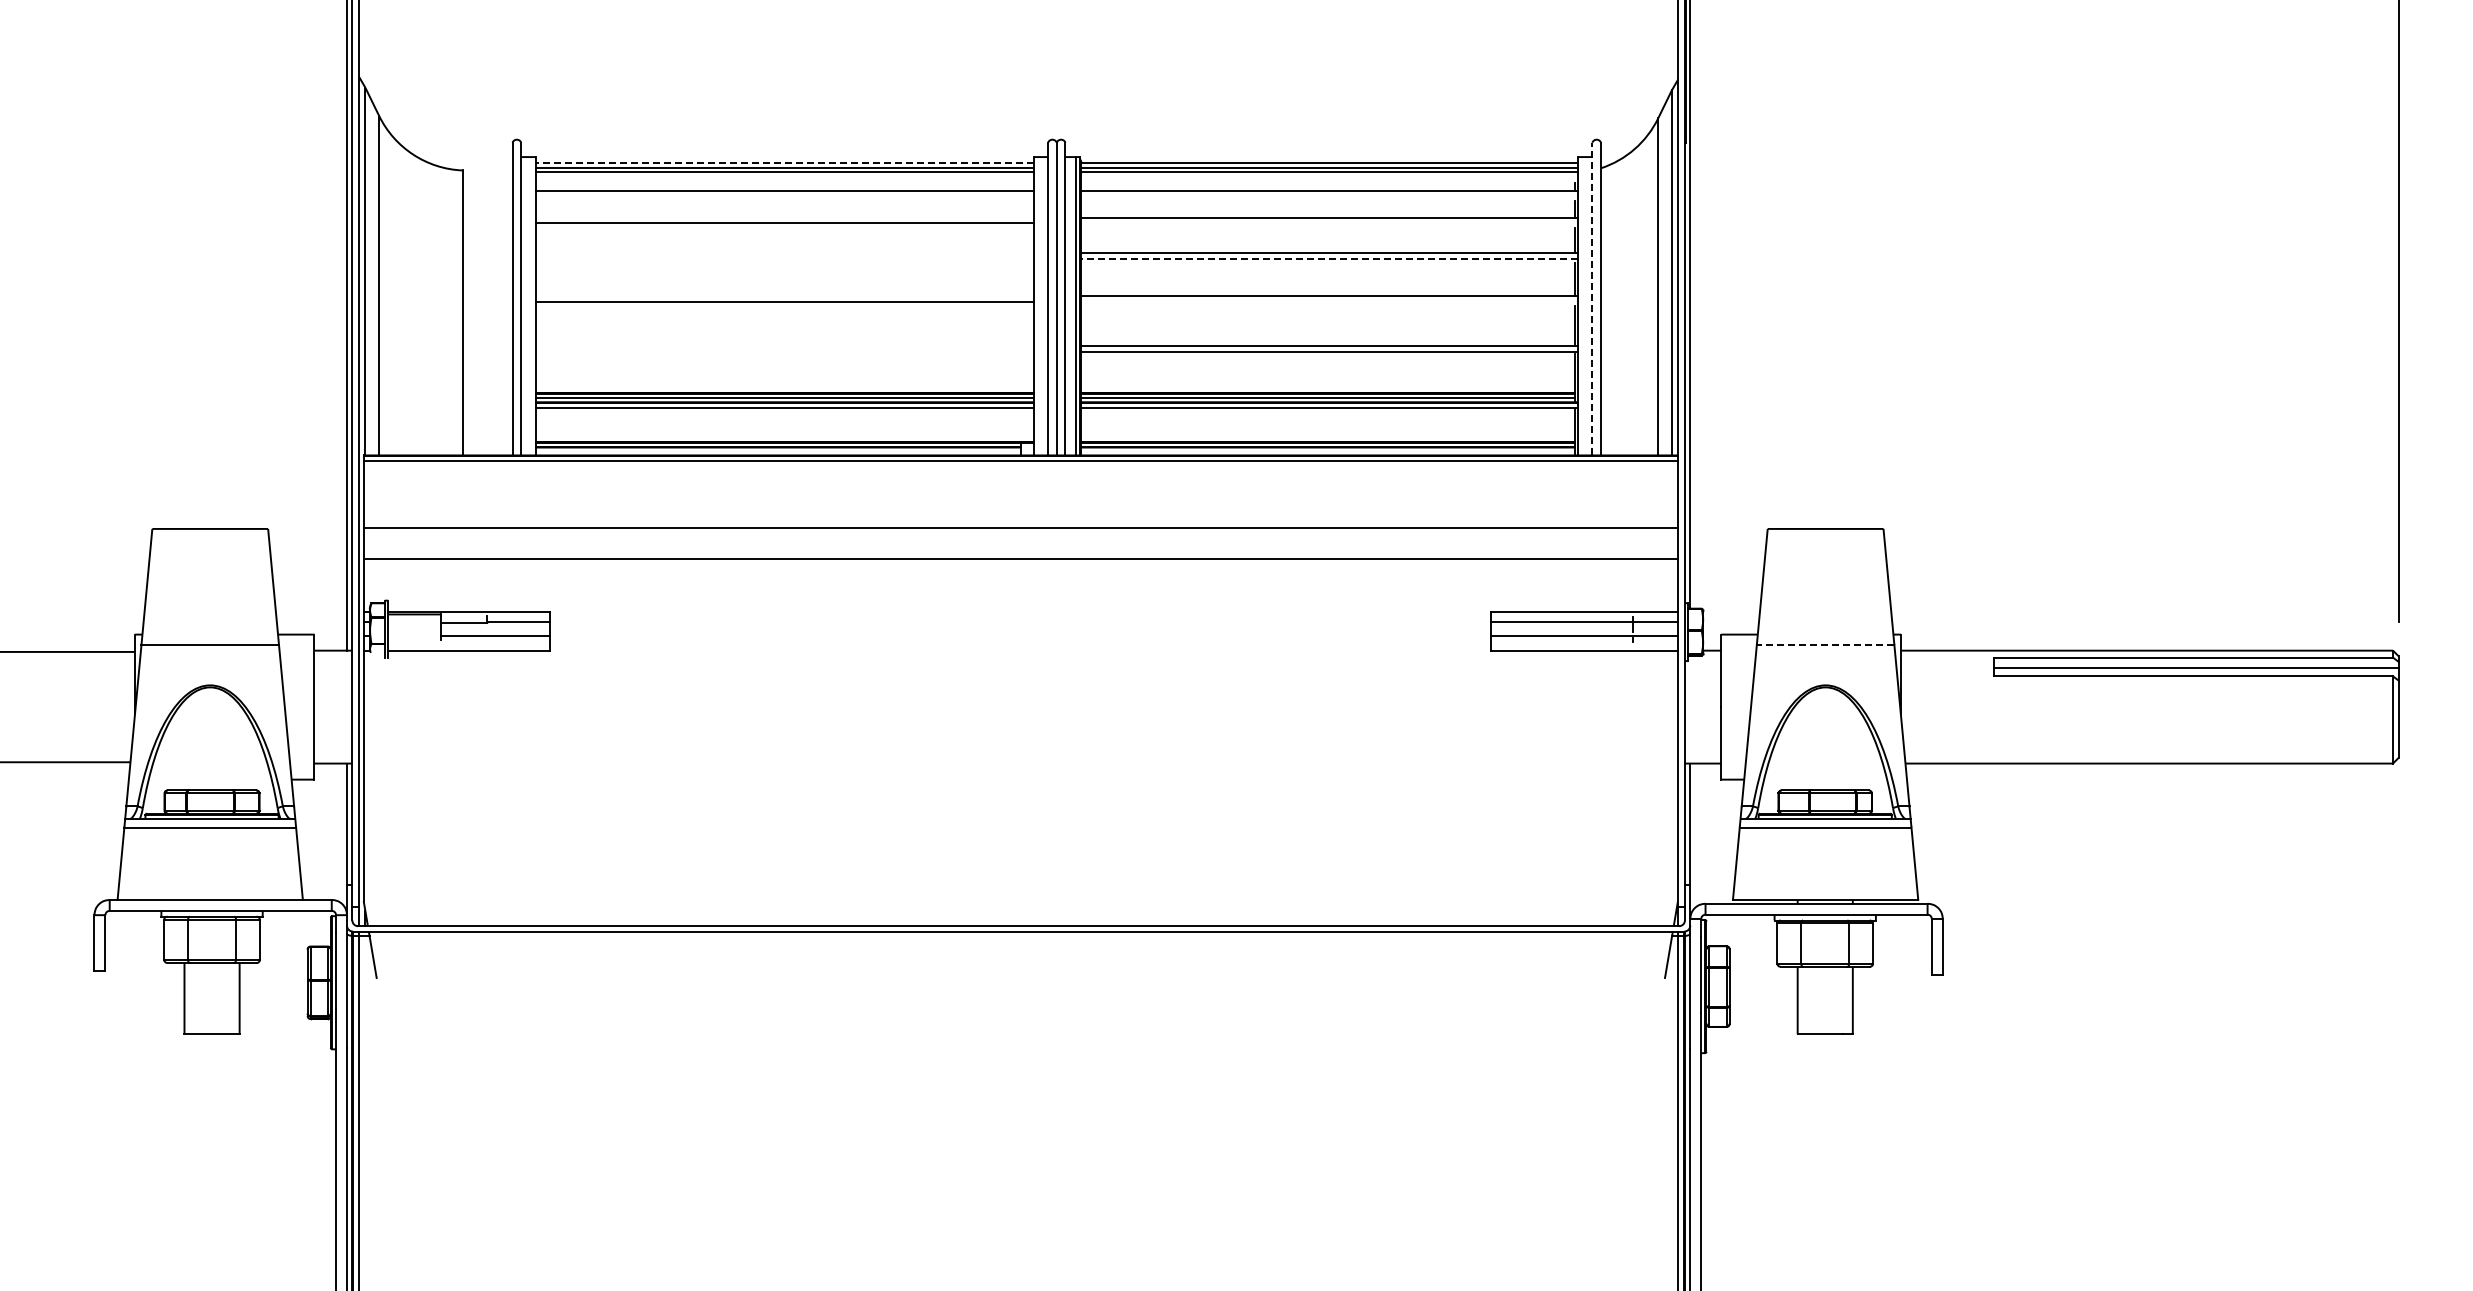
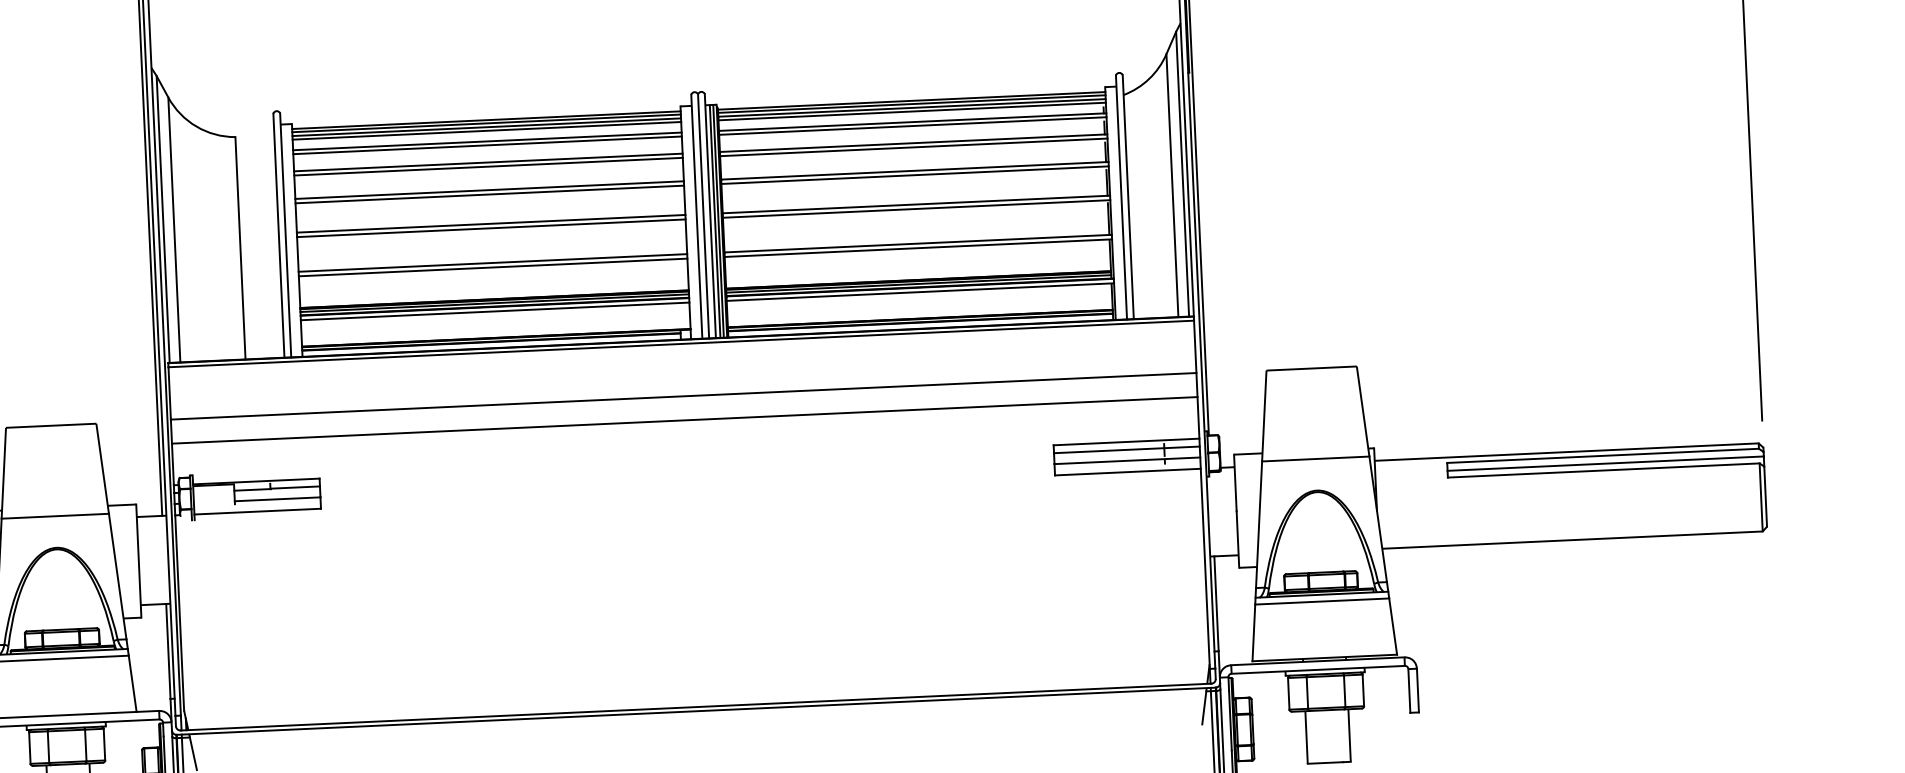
line: (784, 163) -> (486, 120), dashed -> solid
line: (784, 177) -> (486, 131), added
line: (1329, 177) -> (912, 111), added
line: (784, 195) -> (487, 145), added
line: (1329, 195) -> (912, 125), added
line: (784, 217) -> (488, 162), added
line: (1329, 223) -> (913, 147), added
line: (784, 253) -> (489, 190), added
line: (784, 258) -> (489, 194), added
line: (1329, 258) -> (914, 175), dashed -> solid
line: (784, 296) -> (491, 224), added
line: (1592, 298) -> (1121, 196), dashed -> solid
line: (1329, 301) -> (916, 208), added
line: (1071, 306) -> (715, 221), added
line: (784, 346) -> (492, 263), added
line: (784, 352) -> (493, 267), added
line: (1825, 644) -> (1315, 458), dashed -> solid

